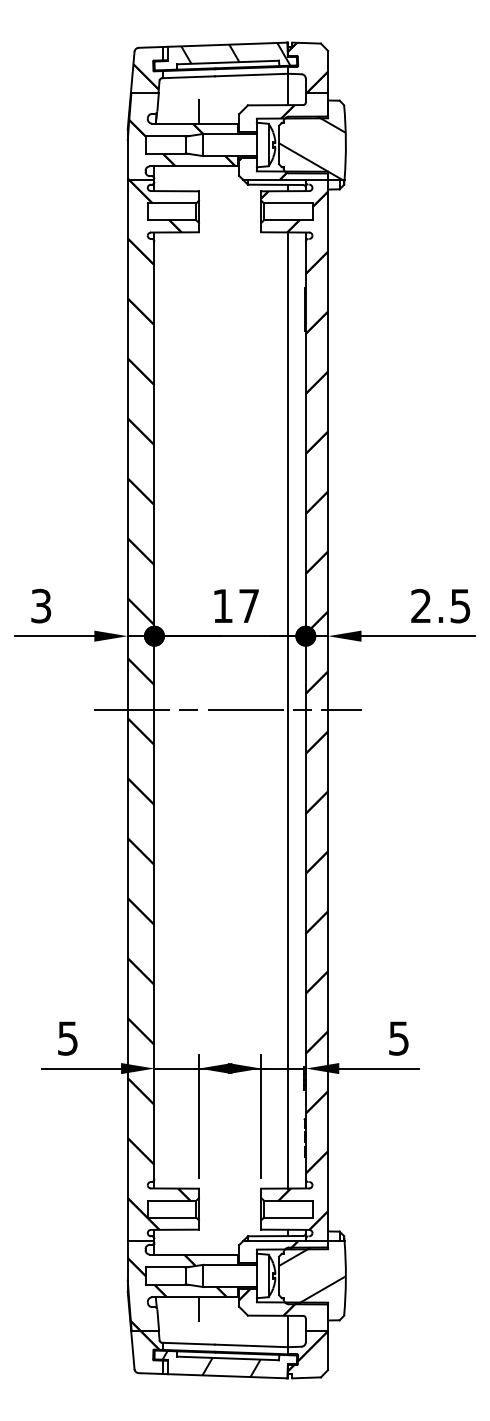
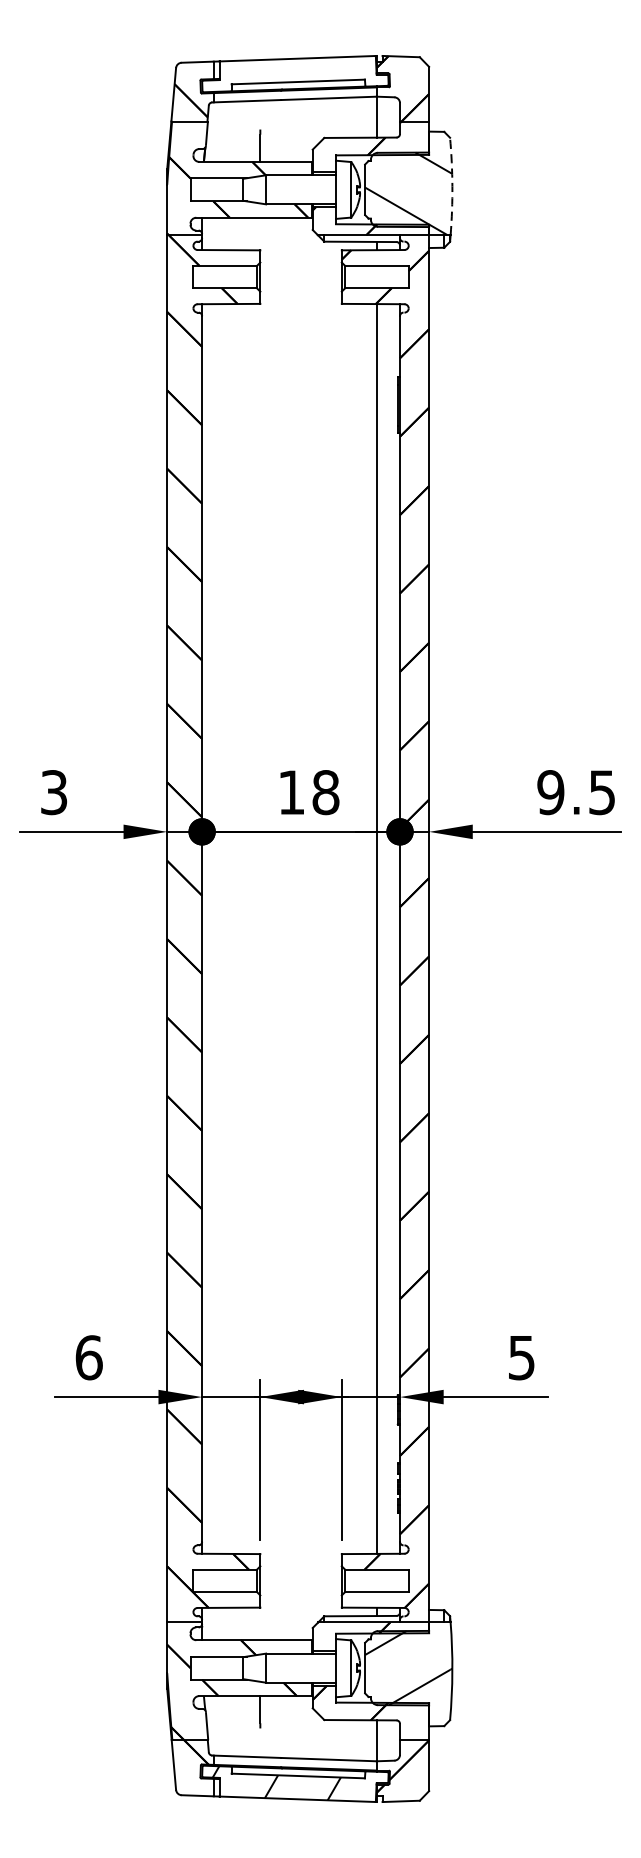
hatch: (235, 54) -> (308, 71), removed
arc: (345, 142) -> (451, 186), solid -> dashed
text: (249, 605) -> (326, 791), 17 -> 18
text: (420, 606) -> (549, 793), 2.5 -> 9.5
line: (227, 710) -> (297, 929), removed
text: (67, 1038) -> (88, 1357), 5 -> 6

